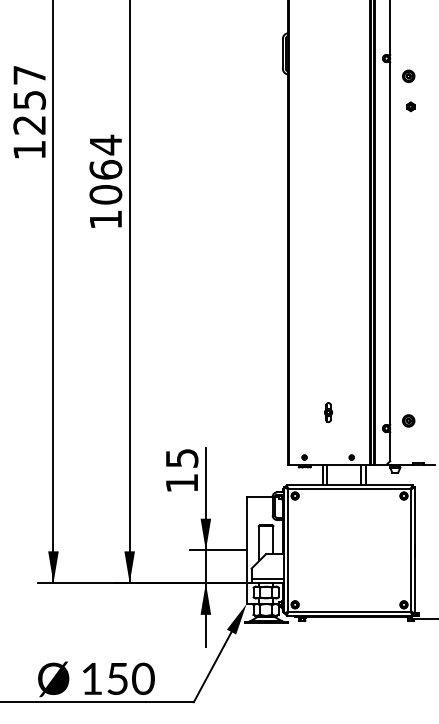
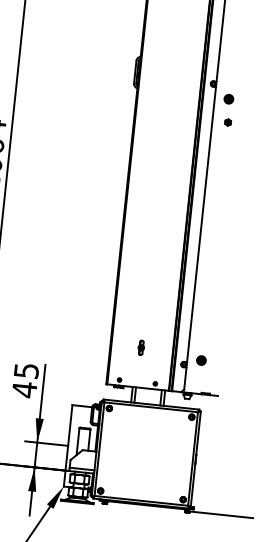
text: (181, 483) -> (24, 389), 15 -> 45

